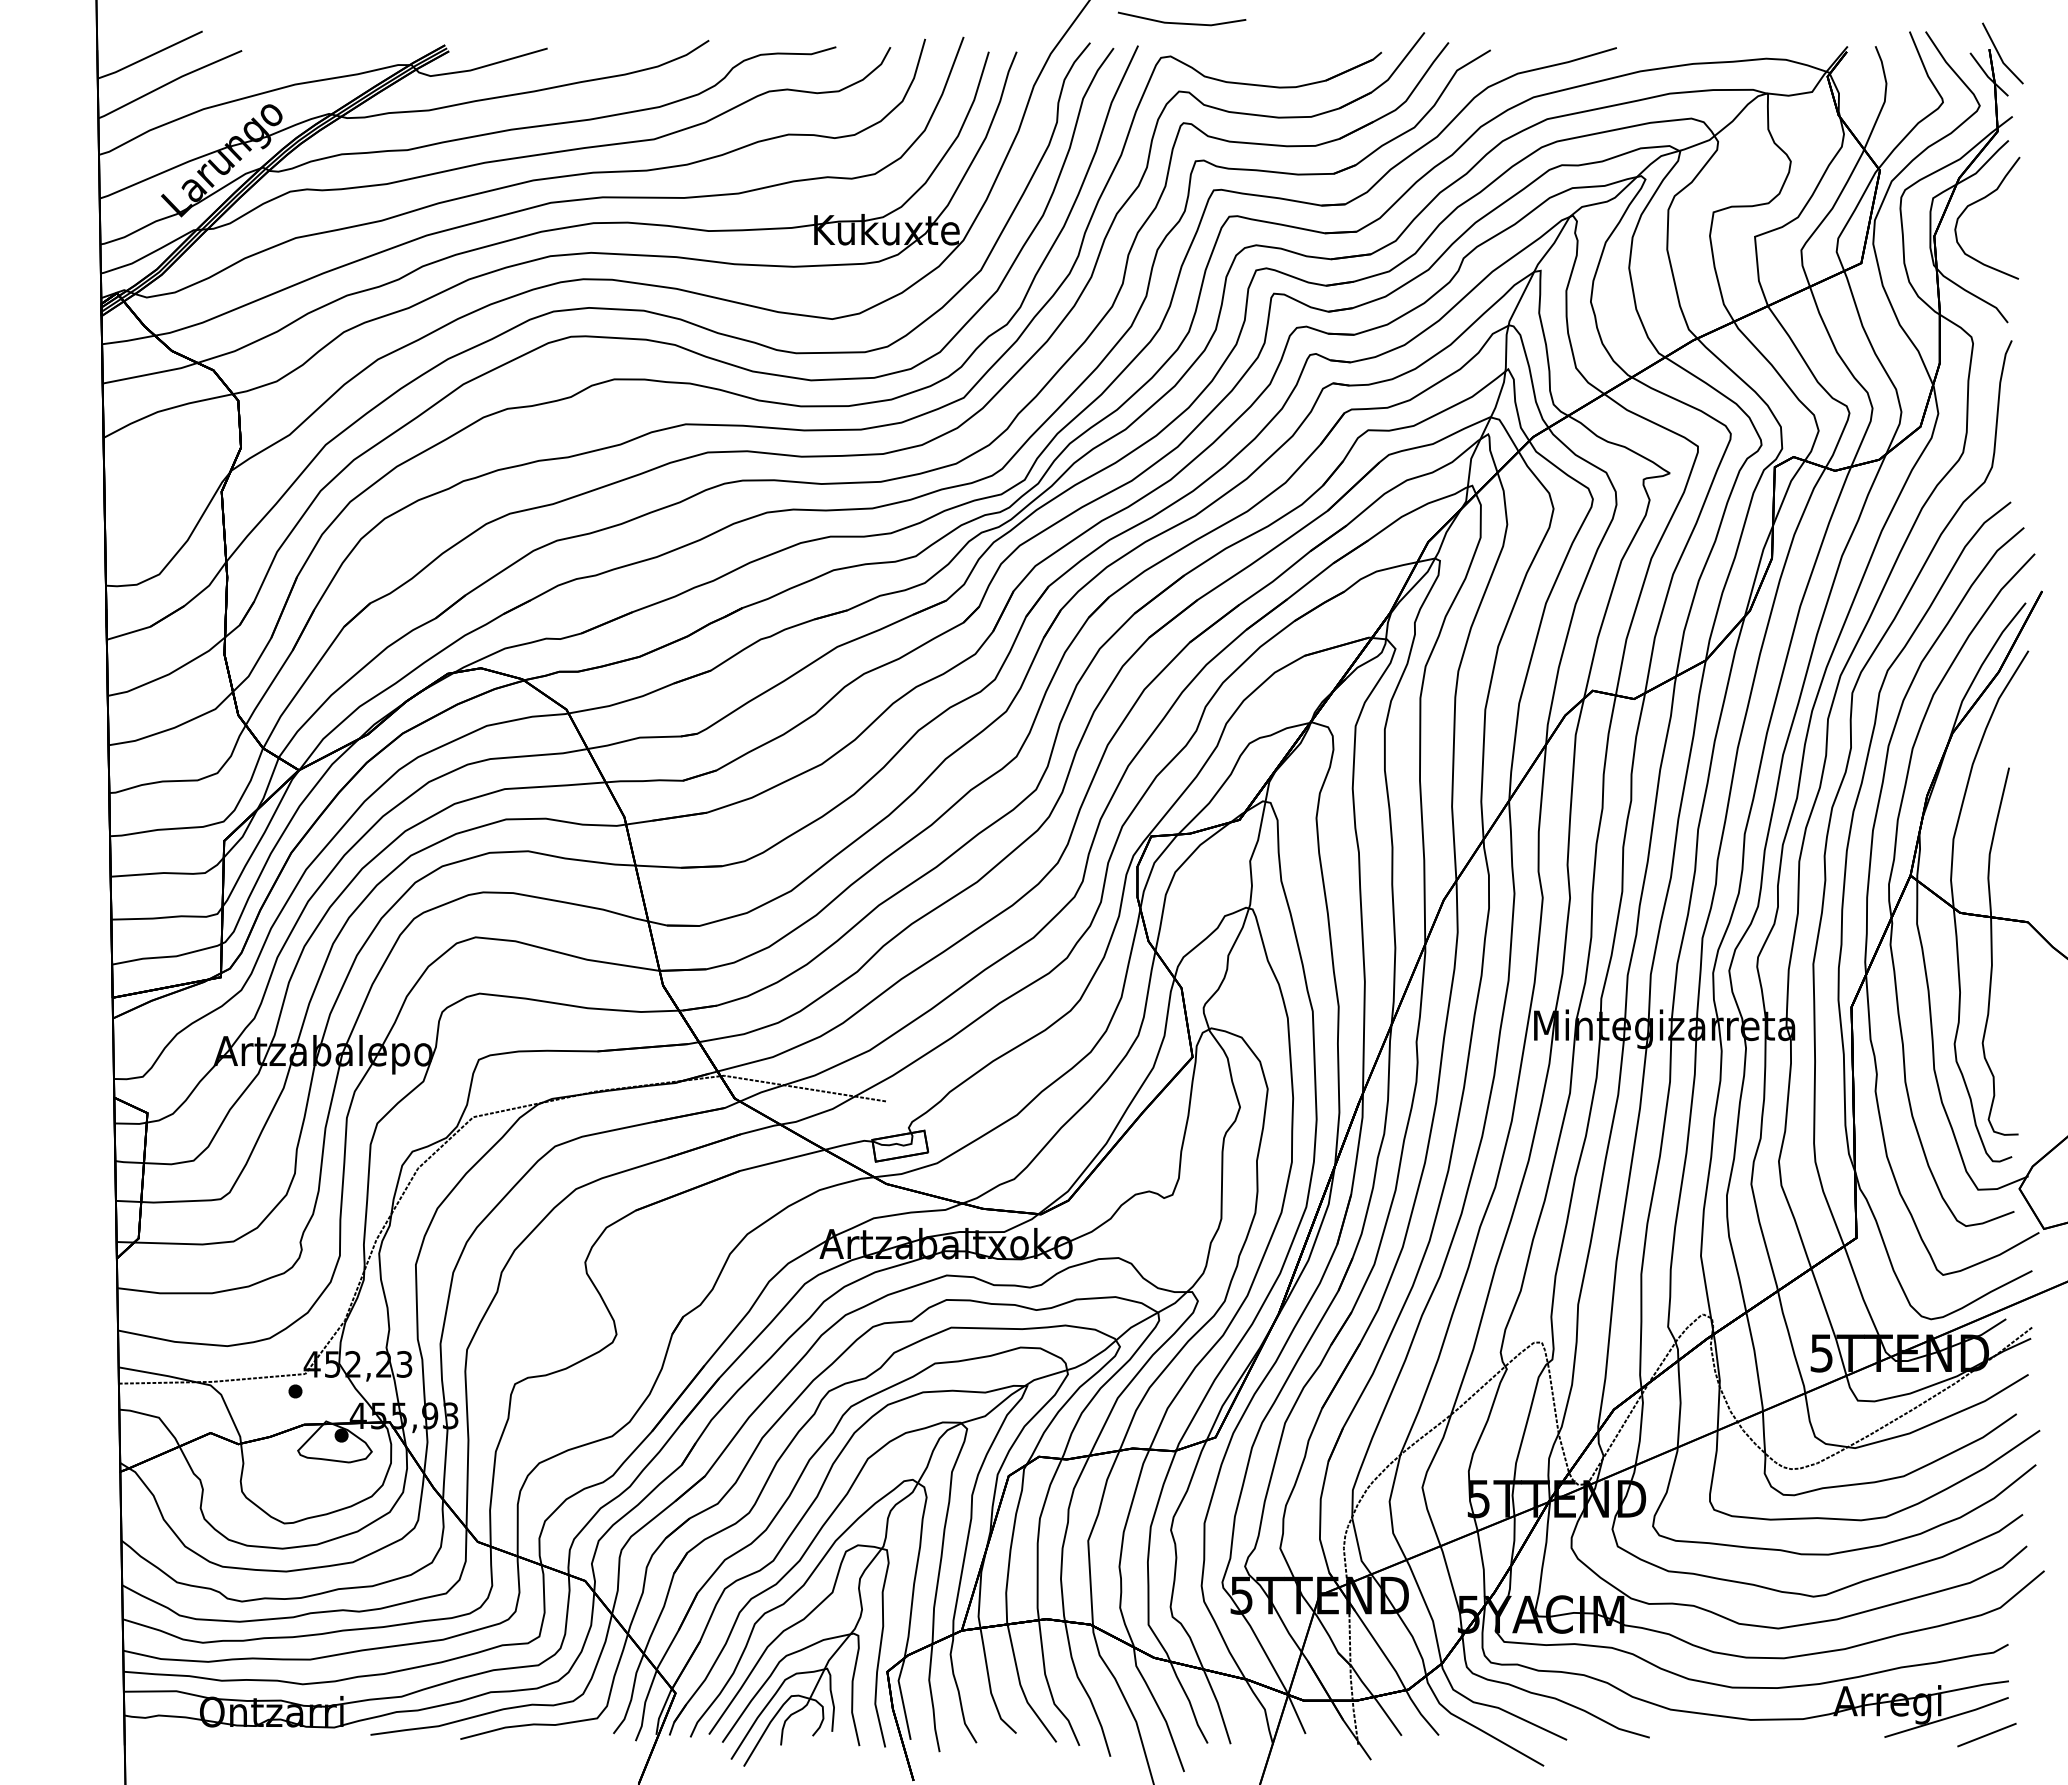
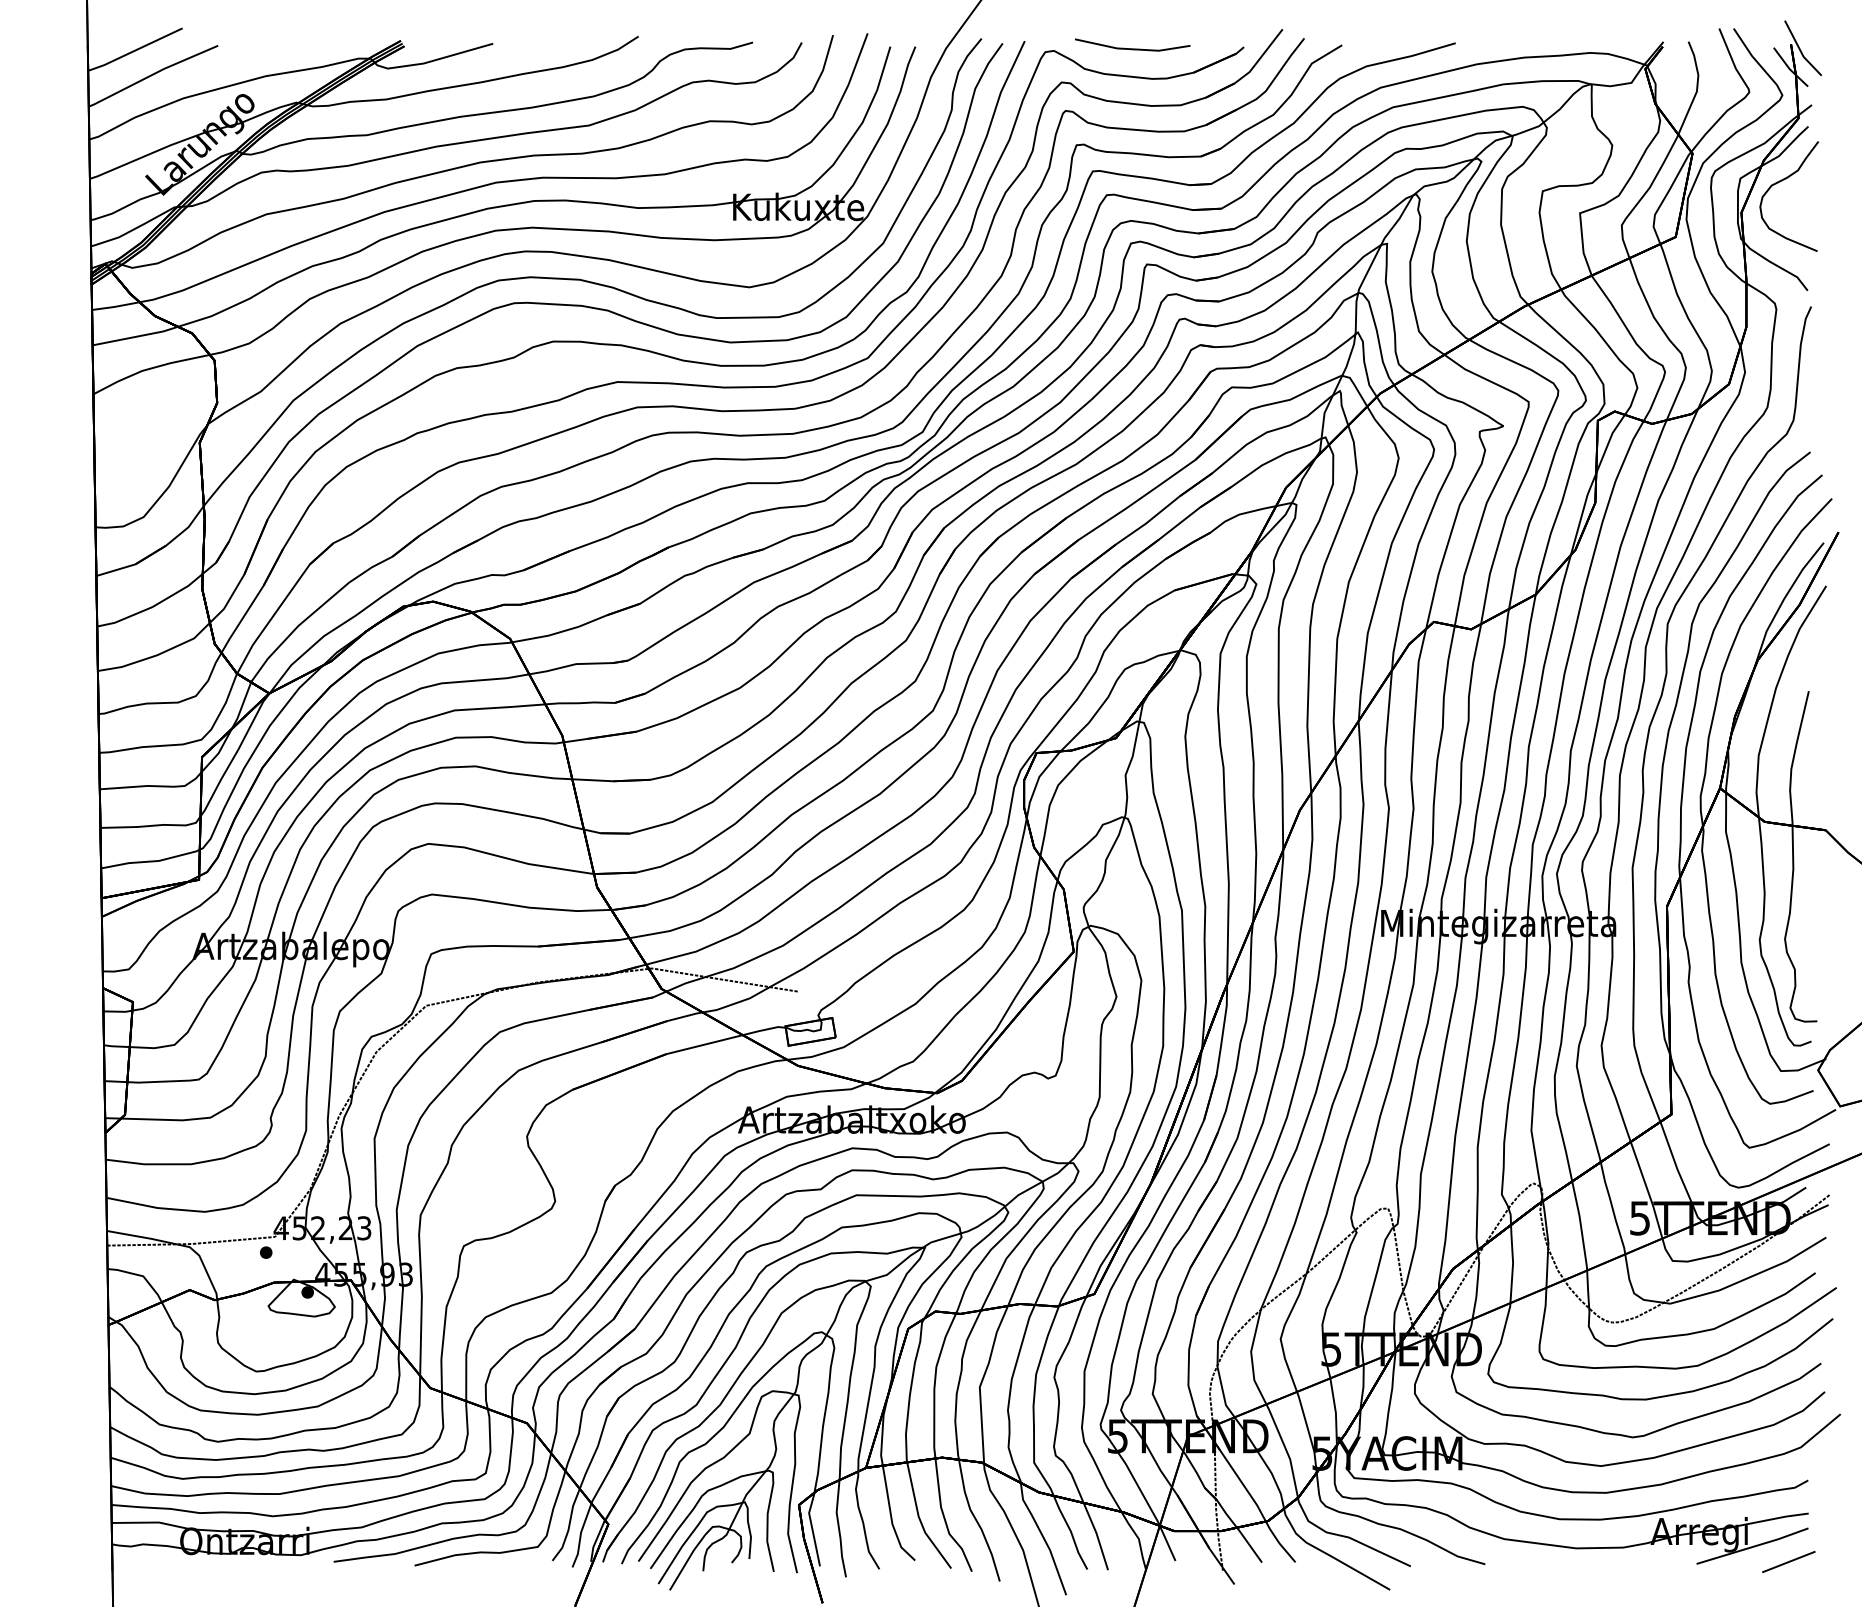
line: (1181, 22) -> (1132, 48), moved

